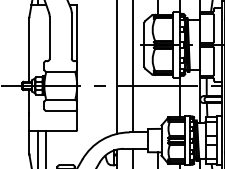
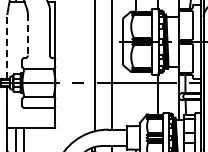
line: (49, 37) -> (27, 34), solid -> dashed
line: (29, 50) -> (7, 47), solid -> dashed

